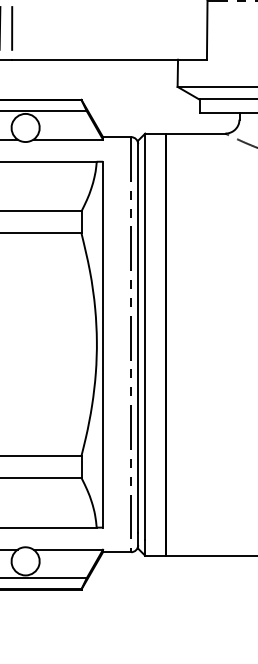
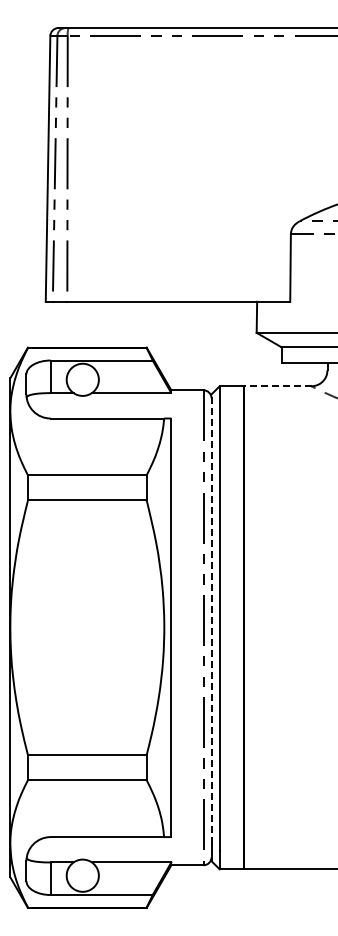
line: (195, 133) -> (277, 386), solid -> dashed
line: (138, 336) -> (211, 618), solid -> dashed

